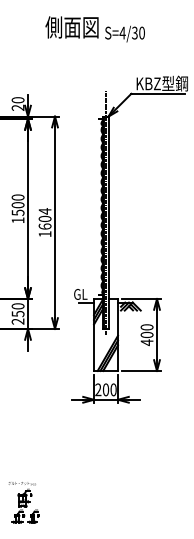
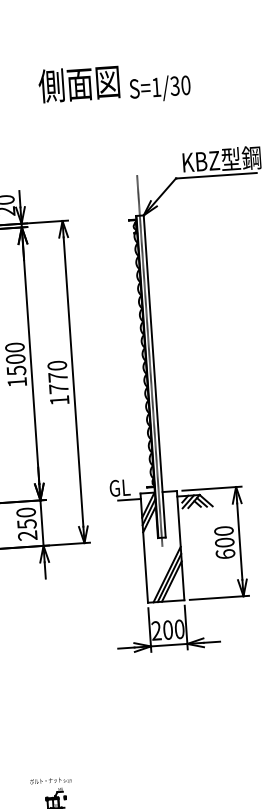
text: (122, 32) -> (156, 86), S=4/30 -> S=1/30
text: (44, 218) -> (57, 376), 1604 -> 1770
text: (146, 342) -> (224, 554), 400 -> 600

